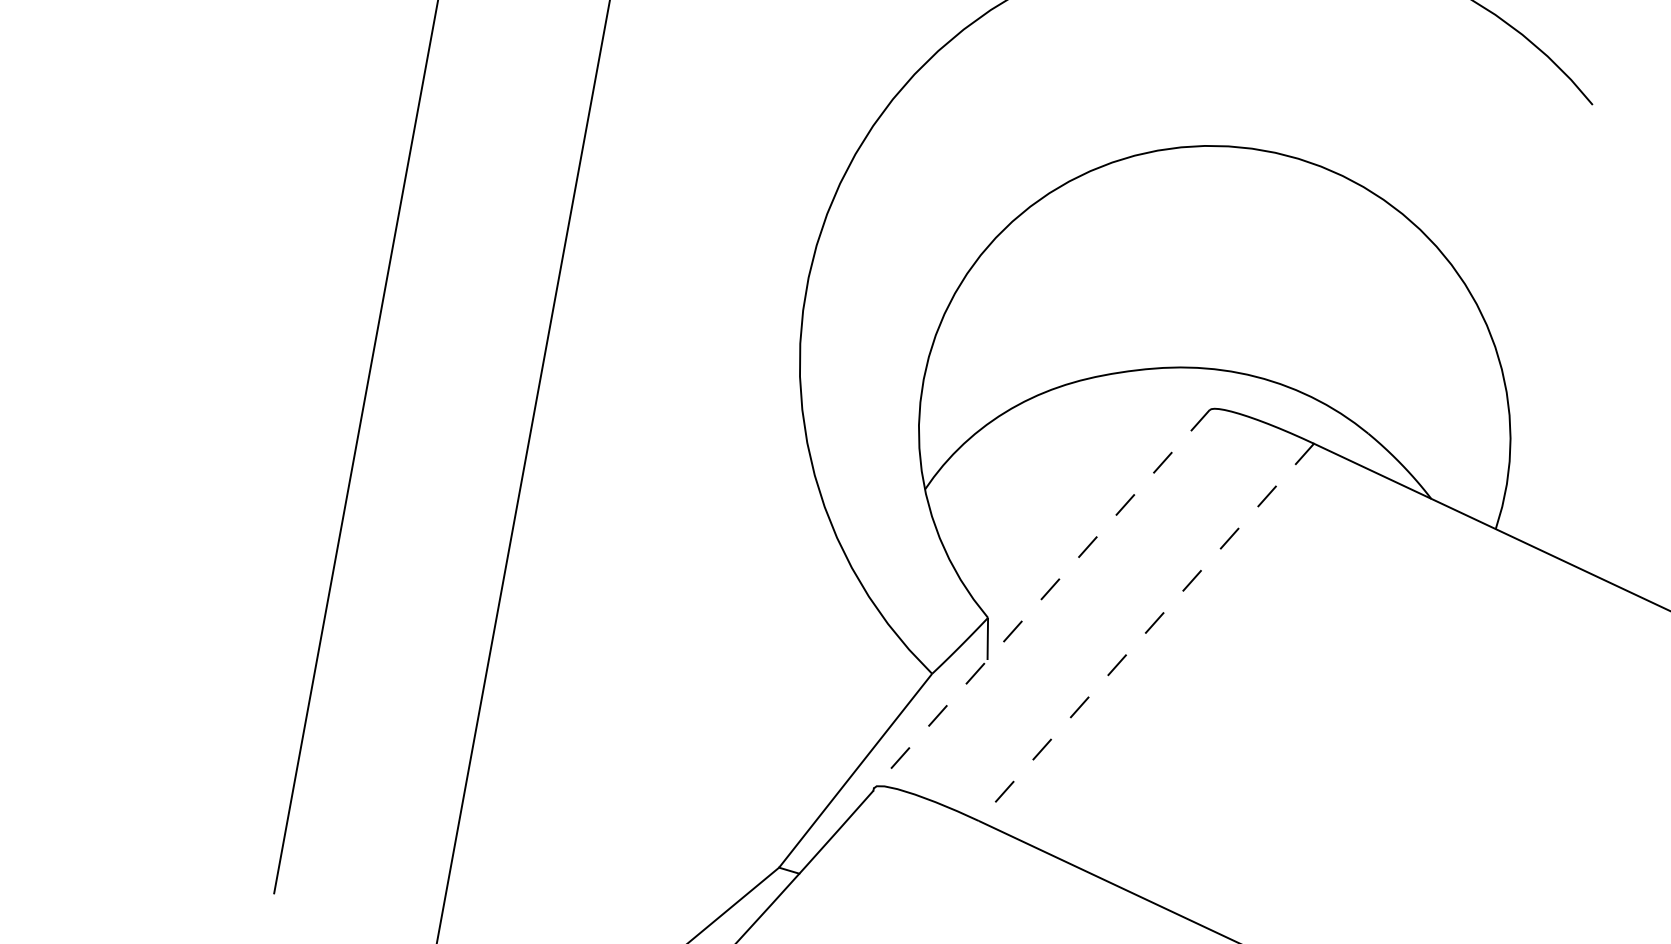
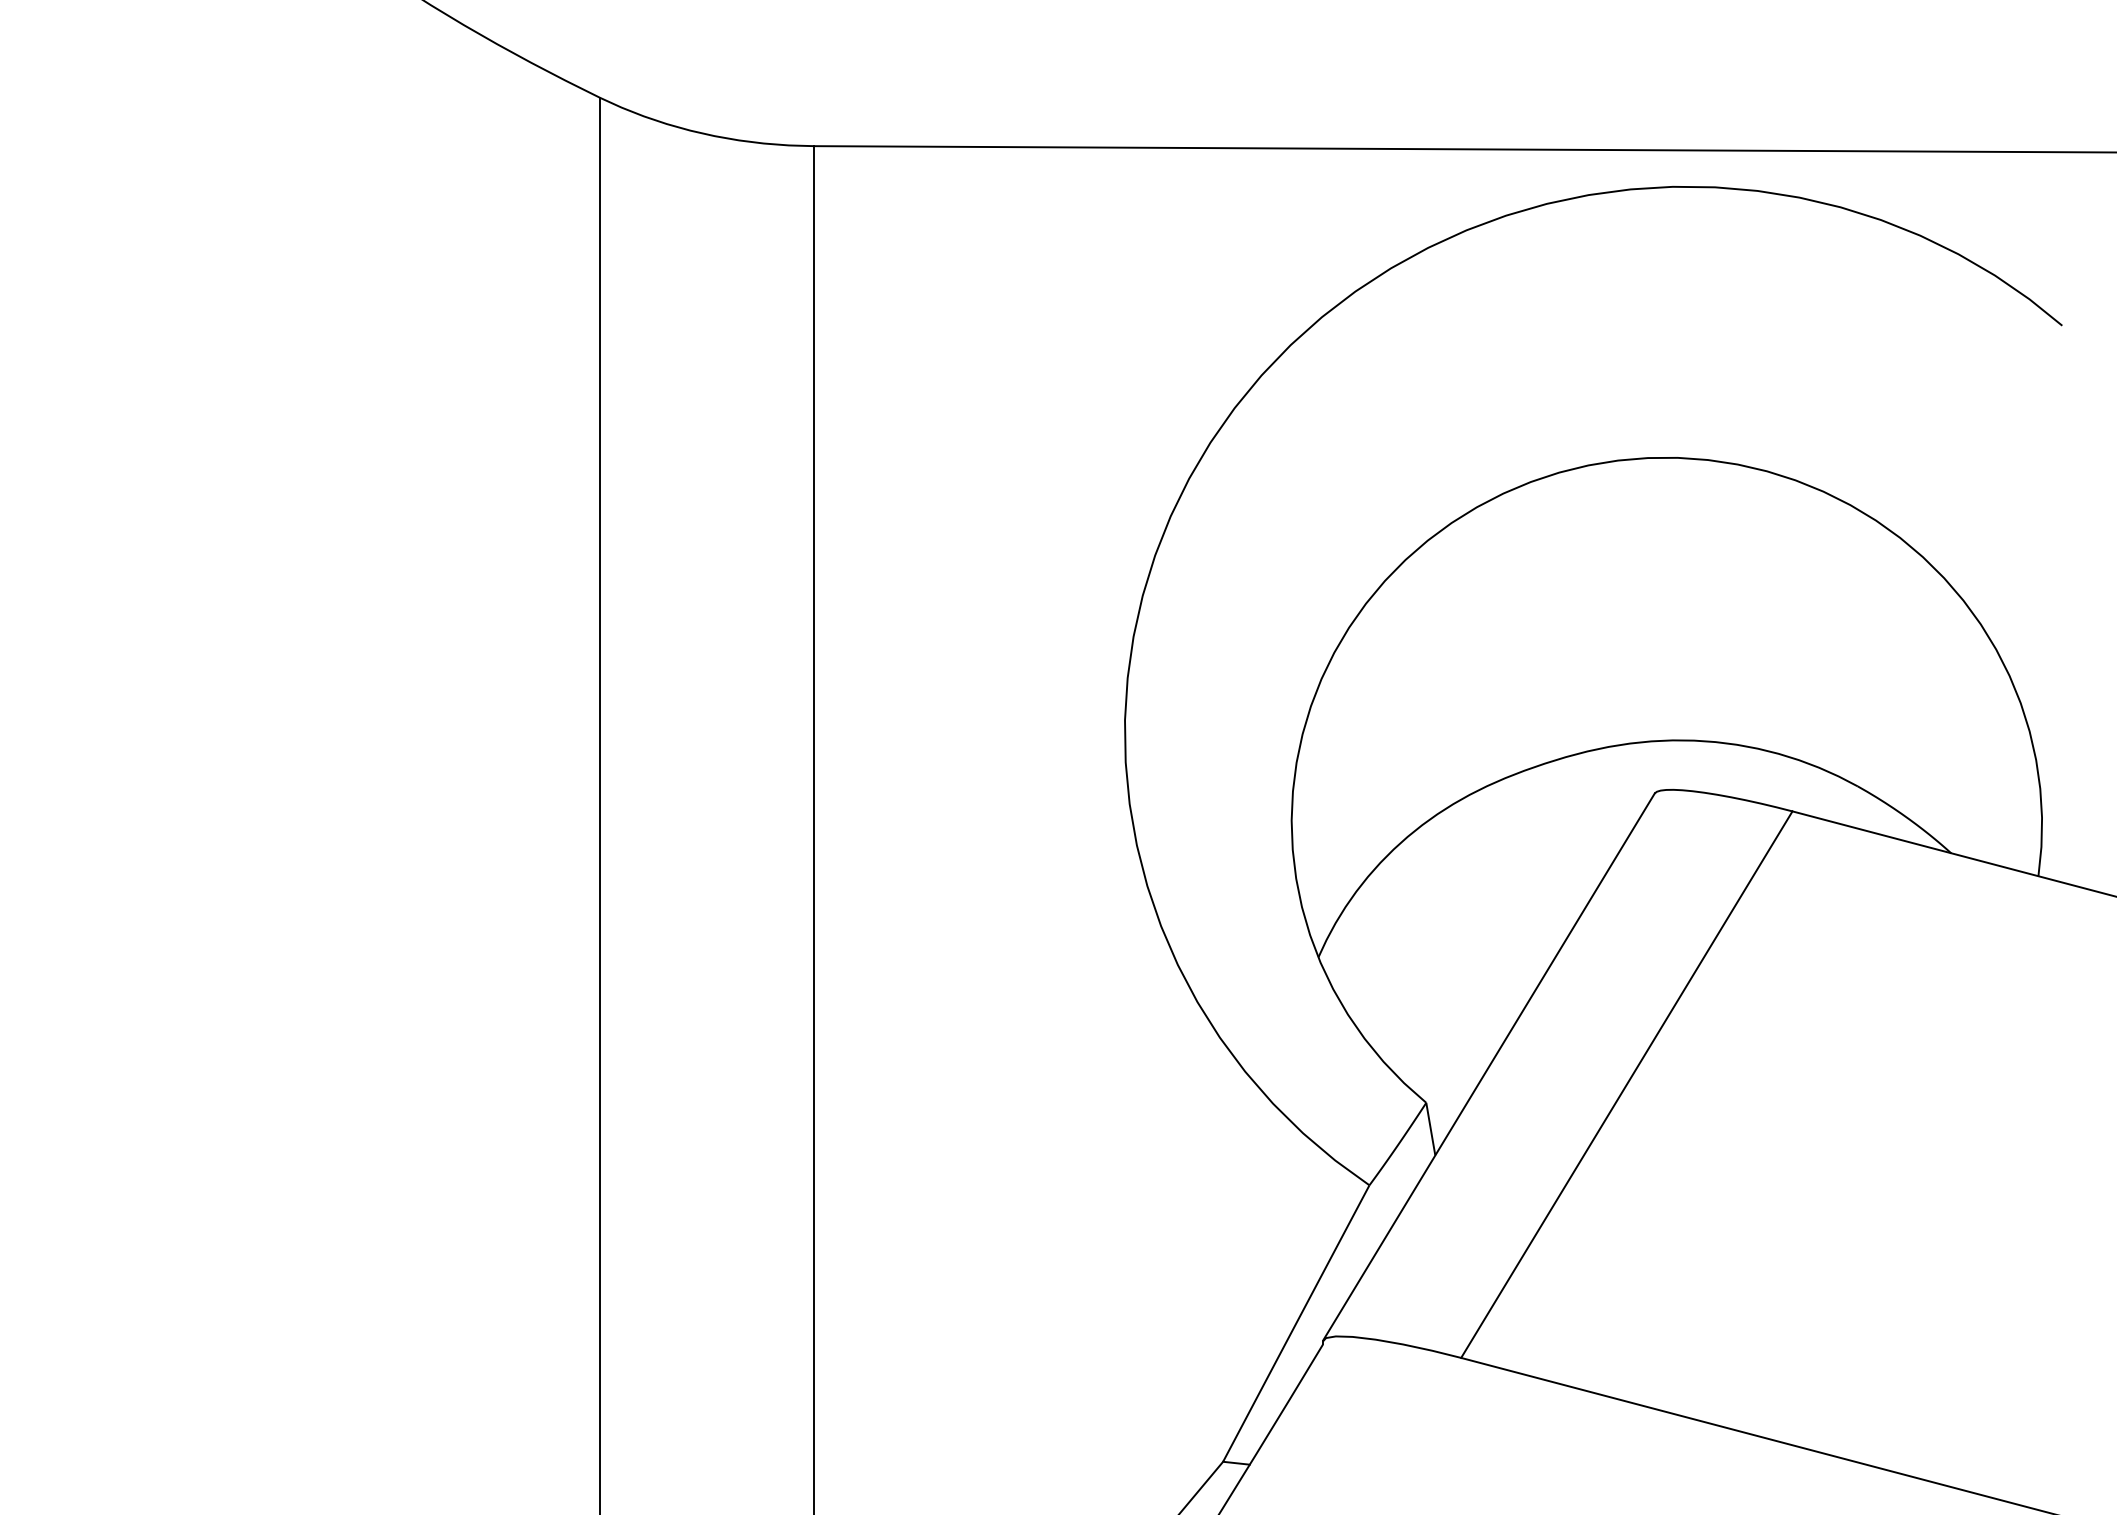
line: (1042, 598) -> (1489, 1066), dashed -> solid
line: (1146, 632) -> (1626, 1084), dashed -> solid

